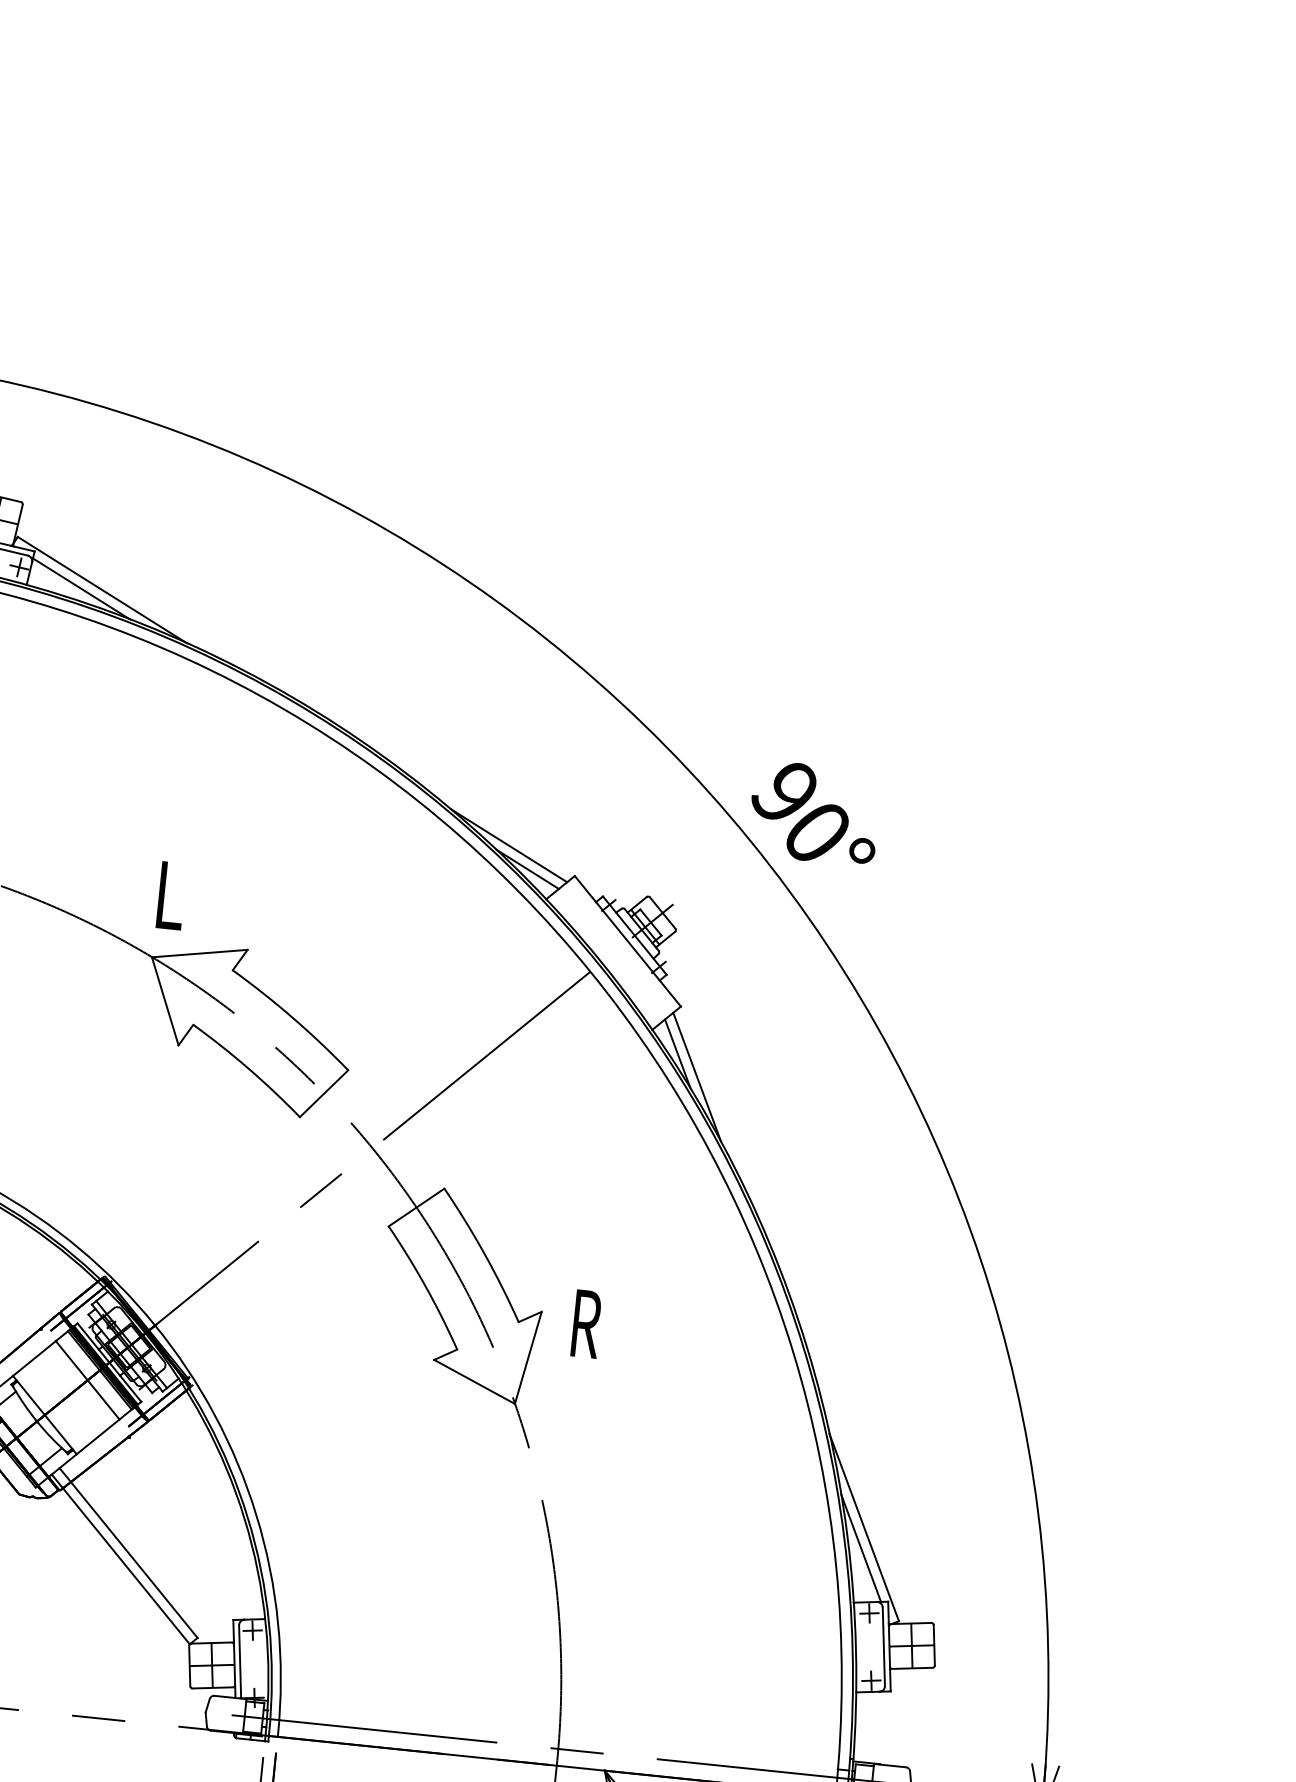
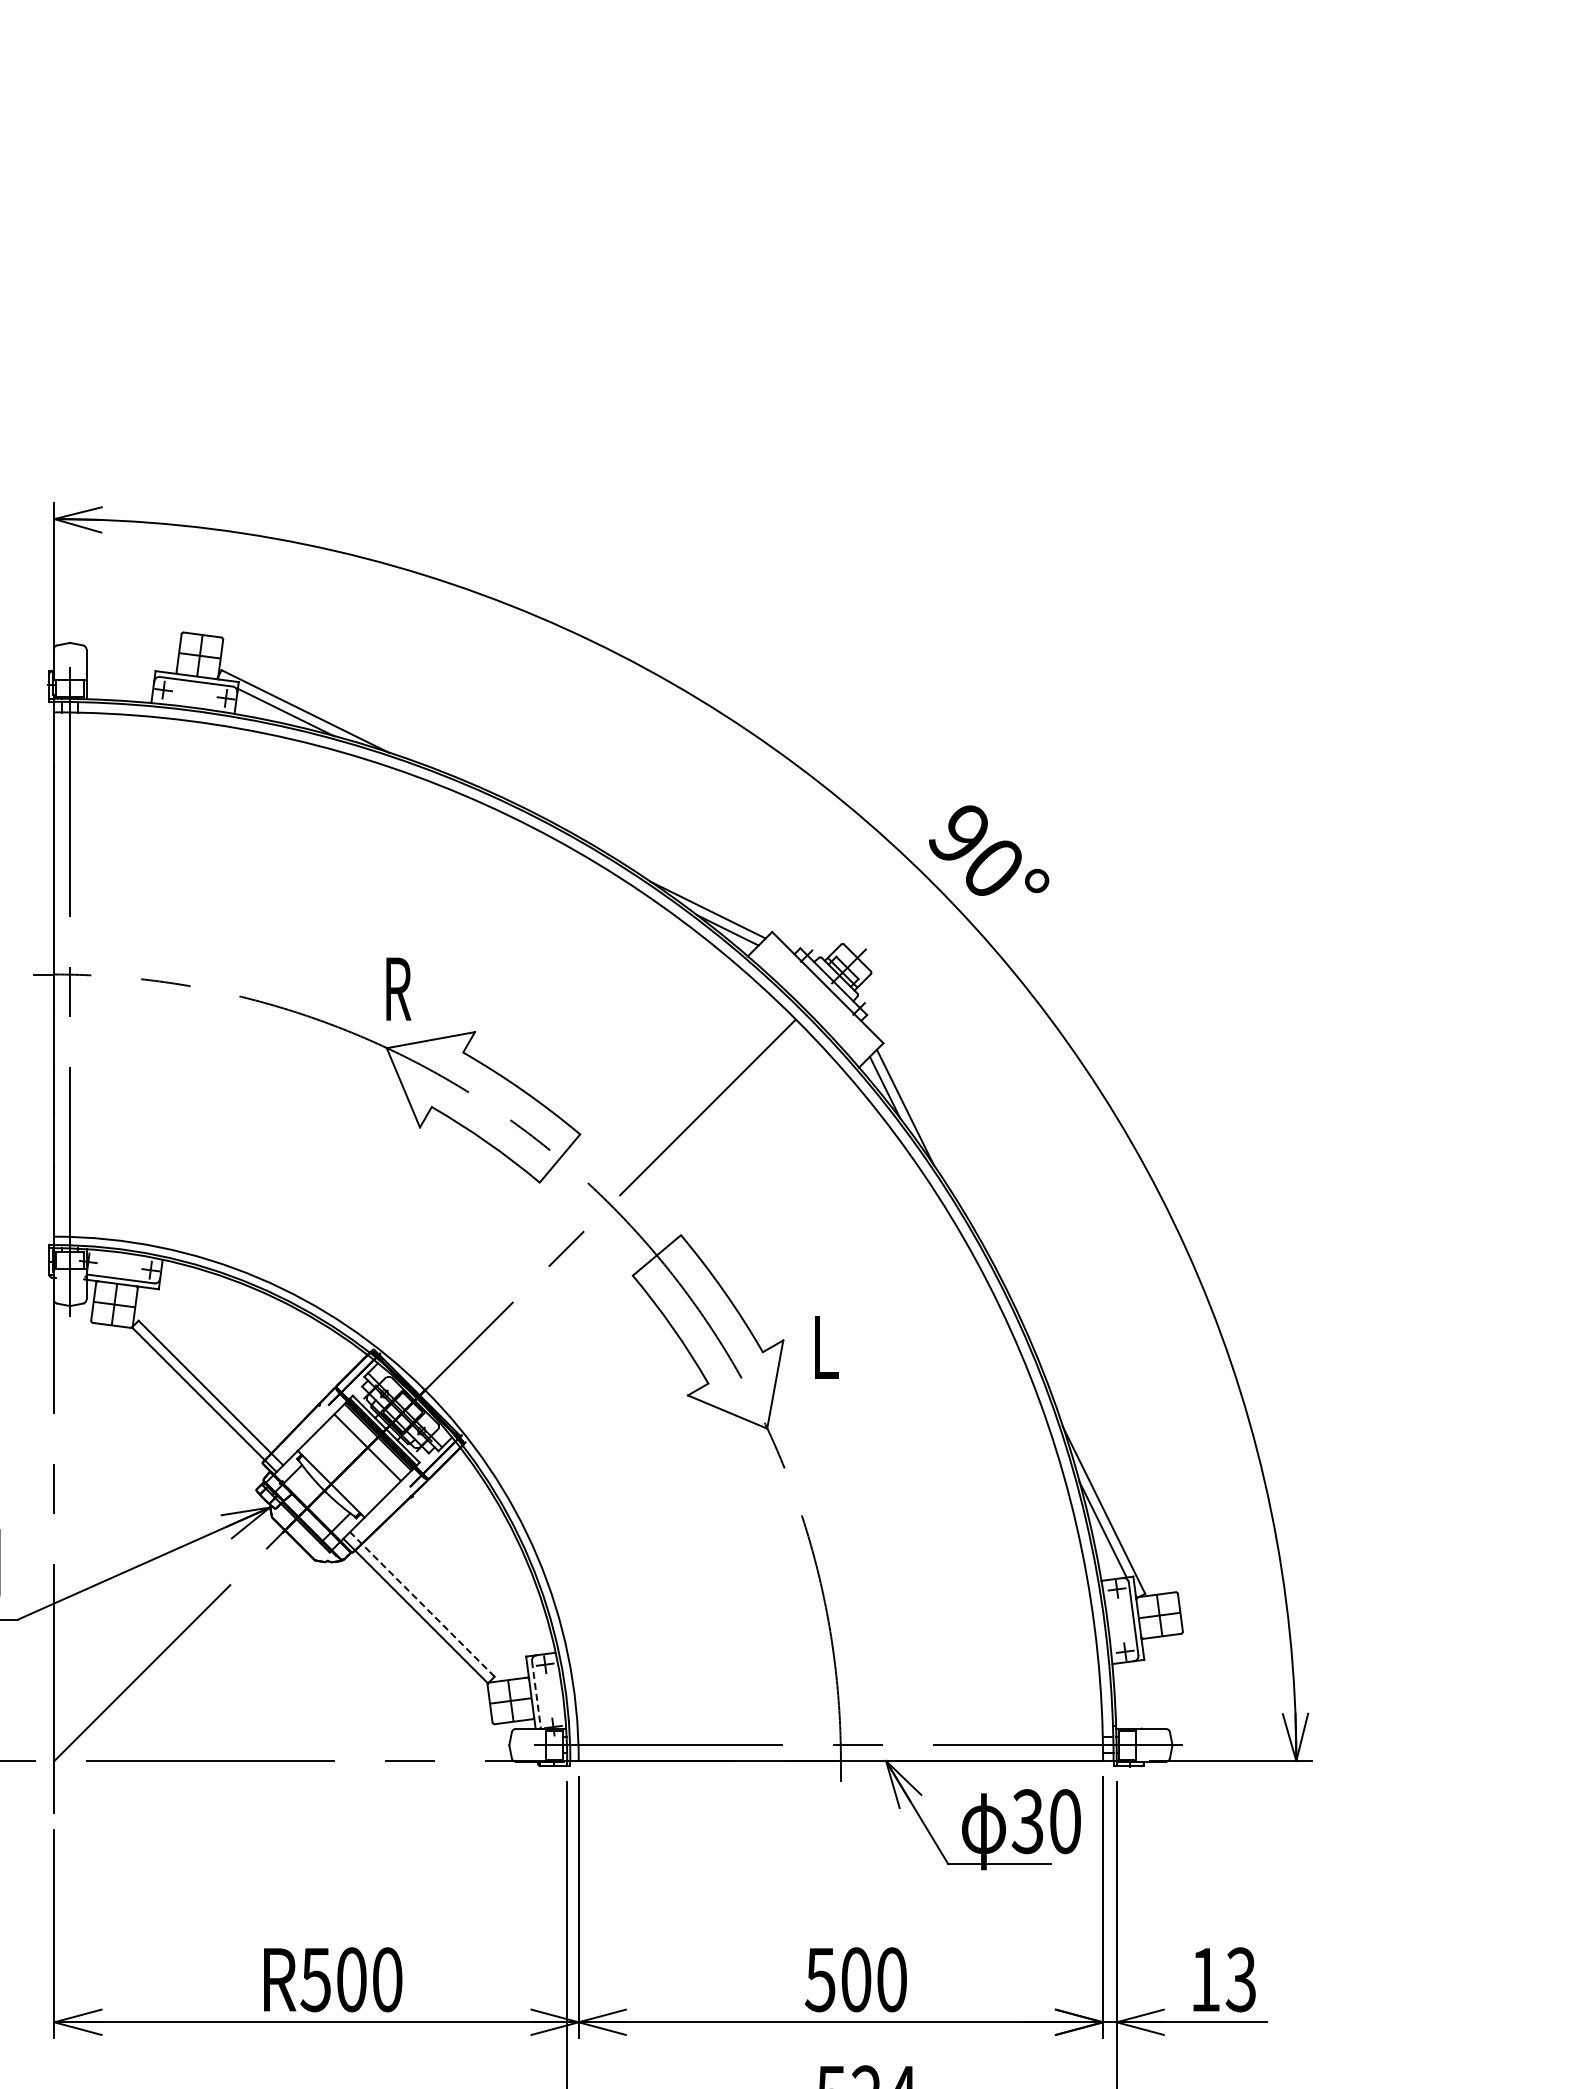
text: (170, 895) -> (398, 988), L -> R
text: (586, 1324) -> (826, 1347), R -> L
line: (128, 1553) -> (422, 1604), solid -> dashed
line: (240, 1661) -> (536, 1694), solid -> dashed

